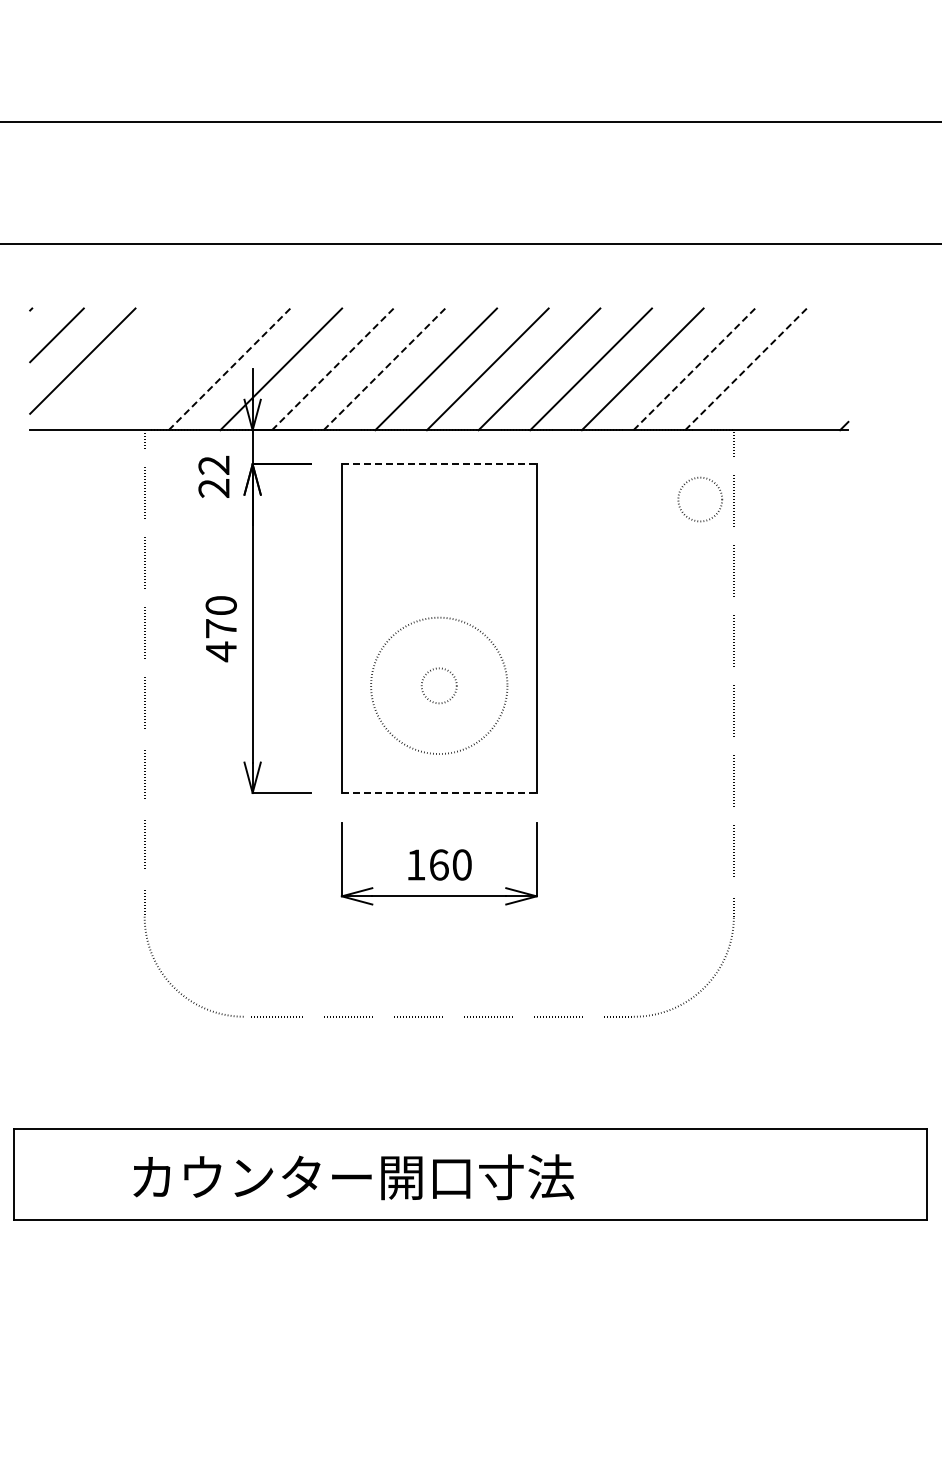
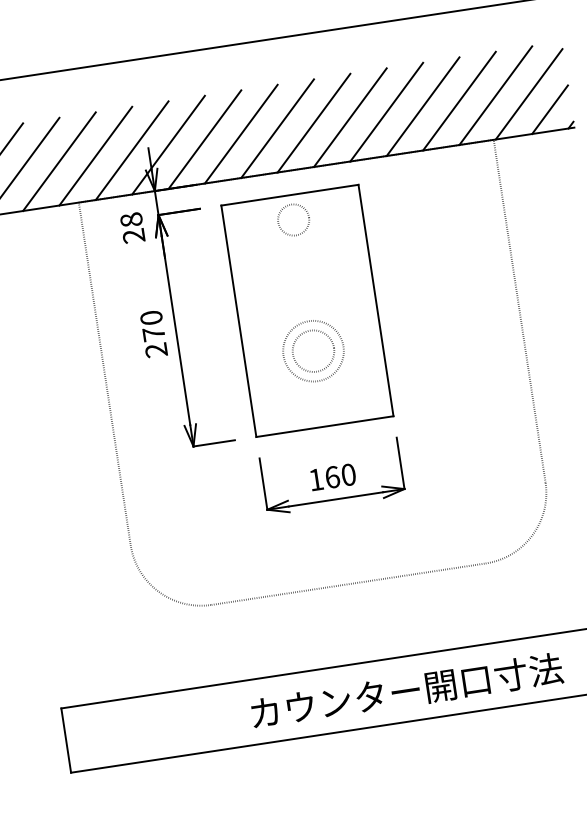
line: (126, 369) -> (59, 161), added
line: (177, 369) -> (95, 156), added
line: (229, 369) -> (132, 150), dashed -> solid
line: (333, 369) -> (205, 139), dashed -> solid
line: (384, 369) -> (241, 134), dashed -> solid
line: (694, 369) -> (459, 101), dashed -> solid
line: (746, 369) -> (496, 95), dashed -> solid
line: (792, 374) -> (529, 94), added
line: (818, 400) -> (550, 109), added
text: (213, 464) -> (130, 219), 22 -> 28
line: (439, 464) -> (290, 195), dashed -> solid
circle: (700, 499) -> (293, 219), moved
text: (220, 651) -> (155, 350), 470 -> 270
circle: (438, 685) -> (312, 351), size x0.62
circle: (439, 685) -> (313, 350), size x1.67
line: (439, 793) -> (325, 426), dashed -> solid
text: (353, 1177) -> (406, 691), moved

